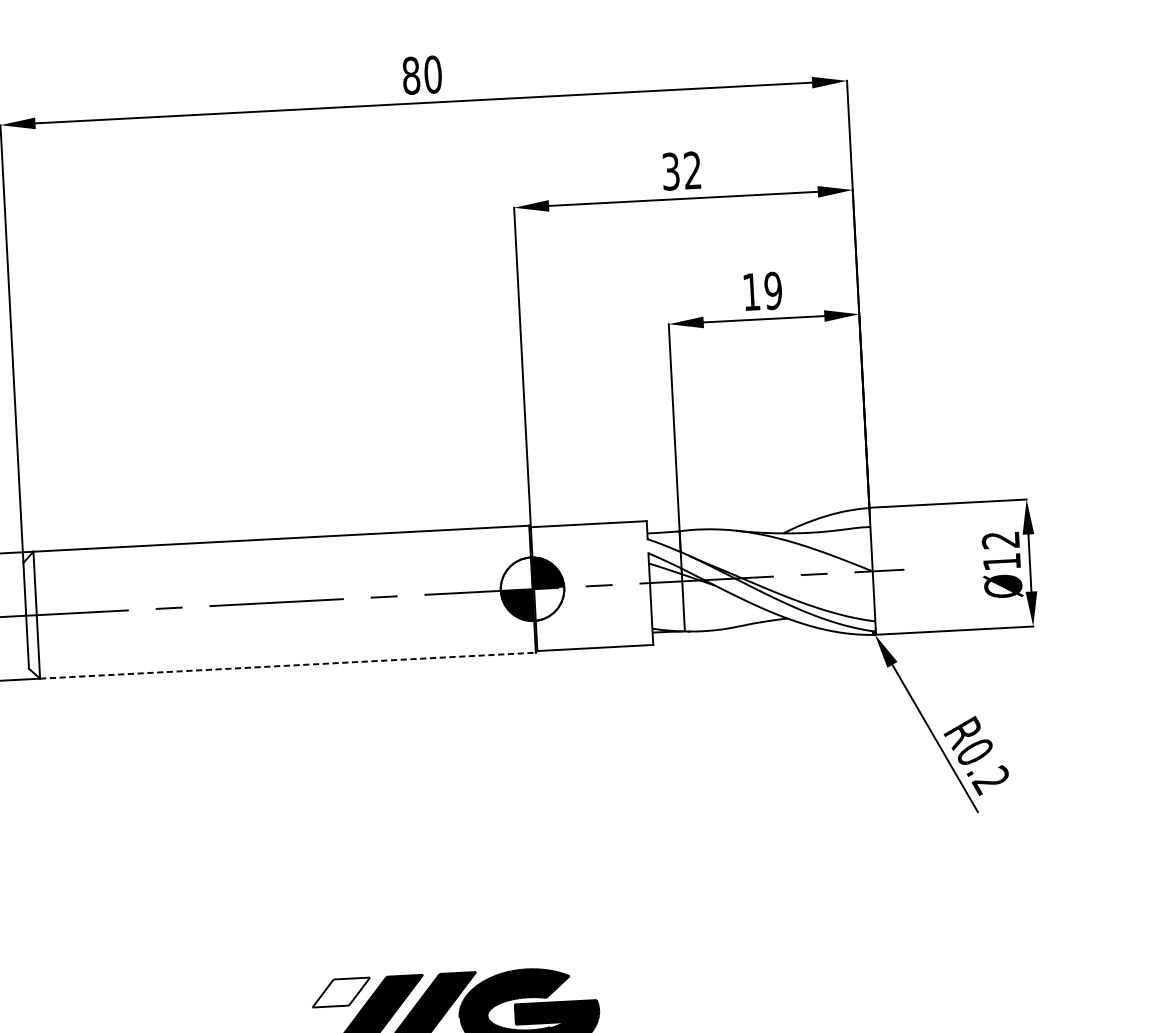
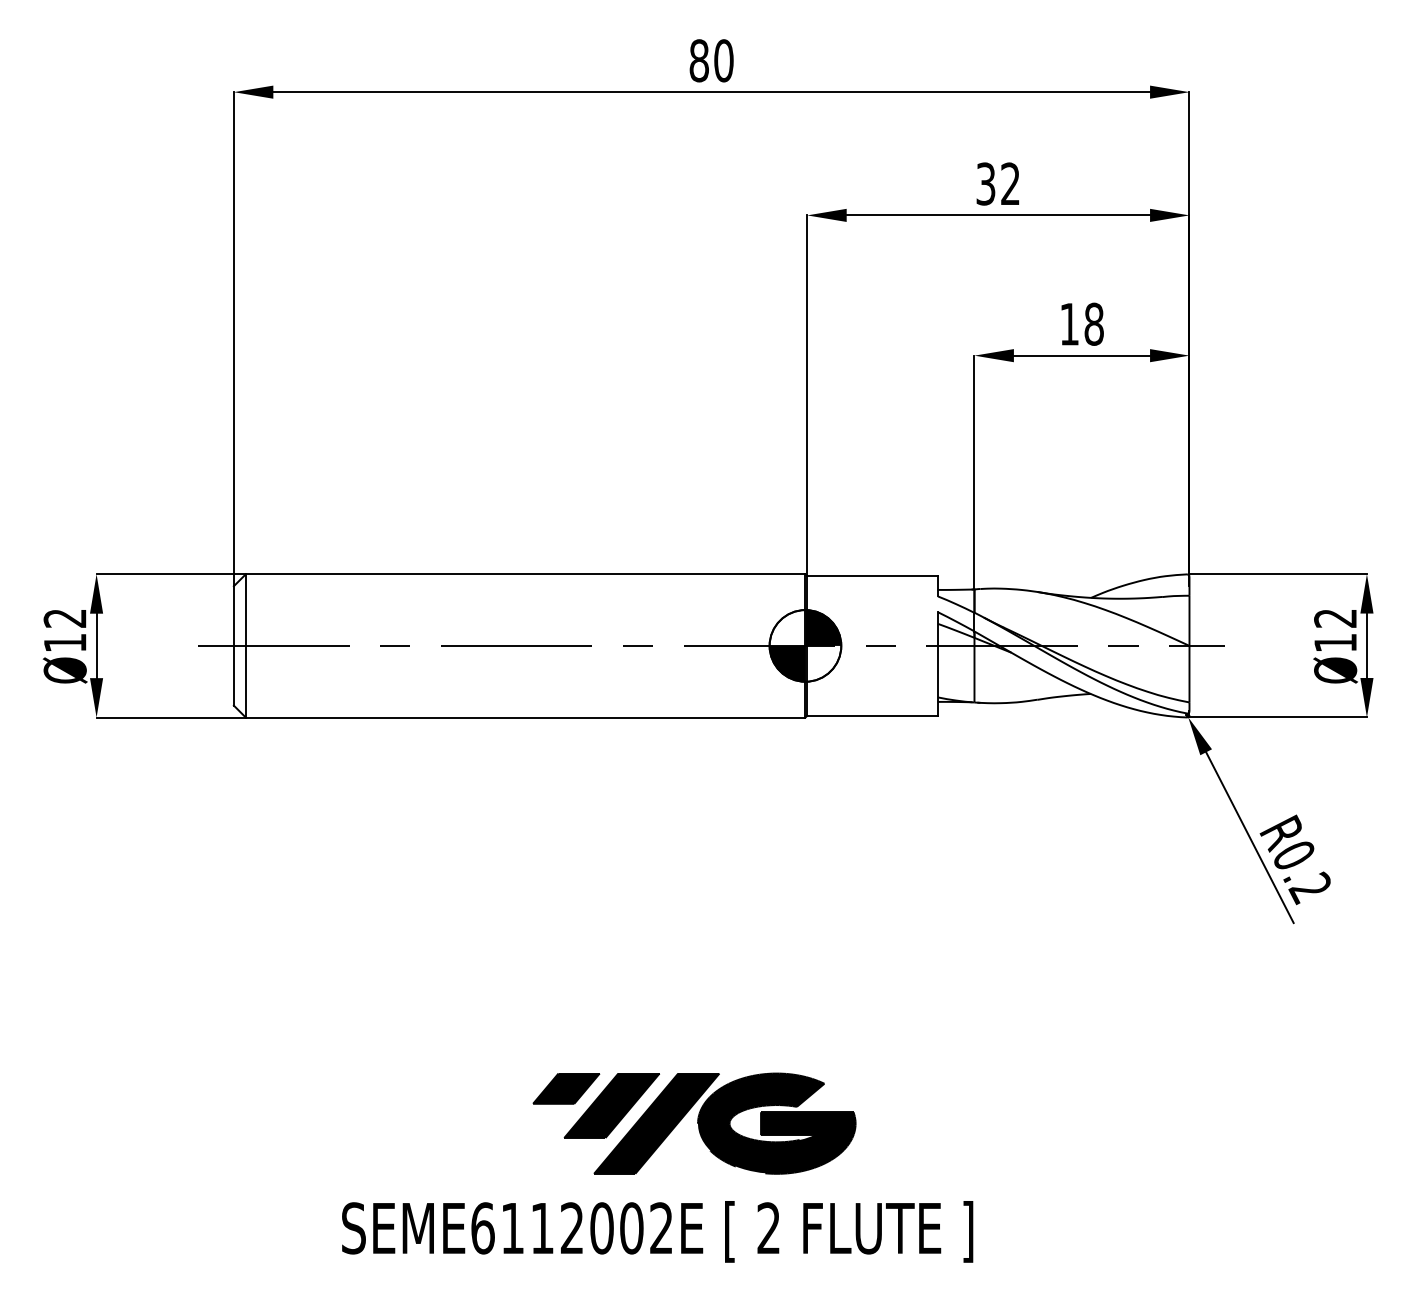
text: (772, 290) -> (1093, 323), 19 -> 18
line: (287, 665) -> (525, 717), dashed -> solid
fill: (341, 992) -> (566, 1088), added

